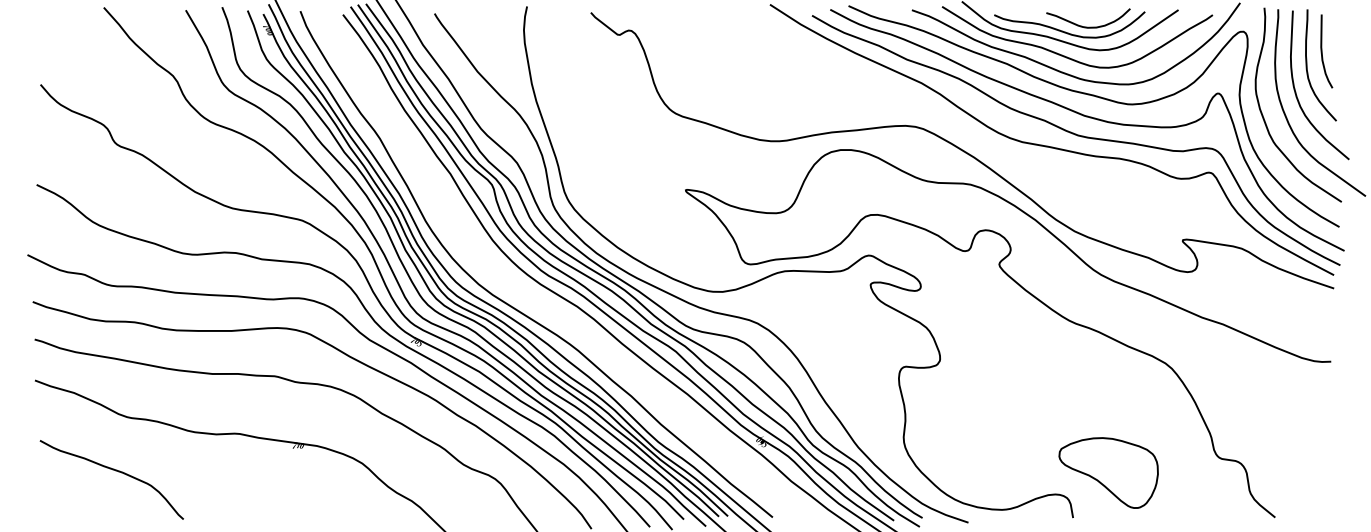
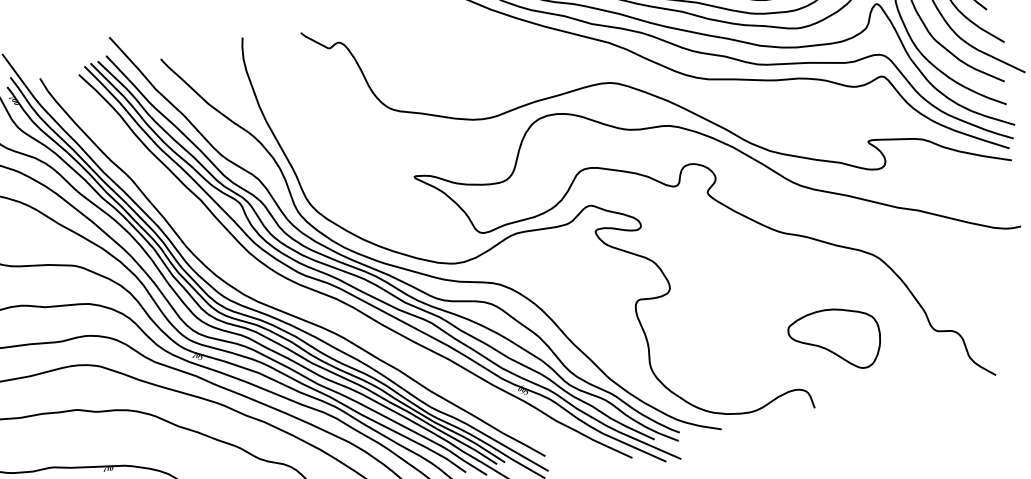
part: (1108, 472) -> (835, 340), moved

